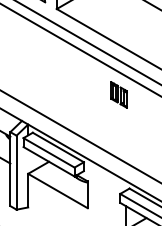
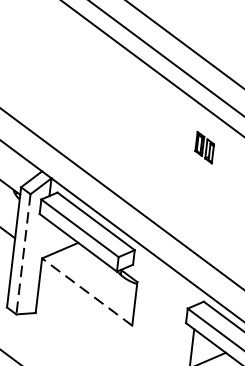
part: (118, 94) -> (203, 146), size x0.7
line: (16, 172) -> (23, 254), solid -> dashed
line: (57, 190) -> (86, 291), solid -> dashed

